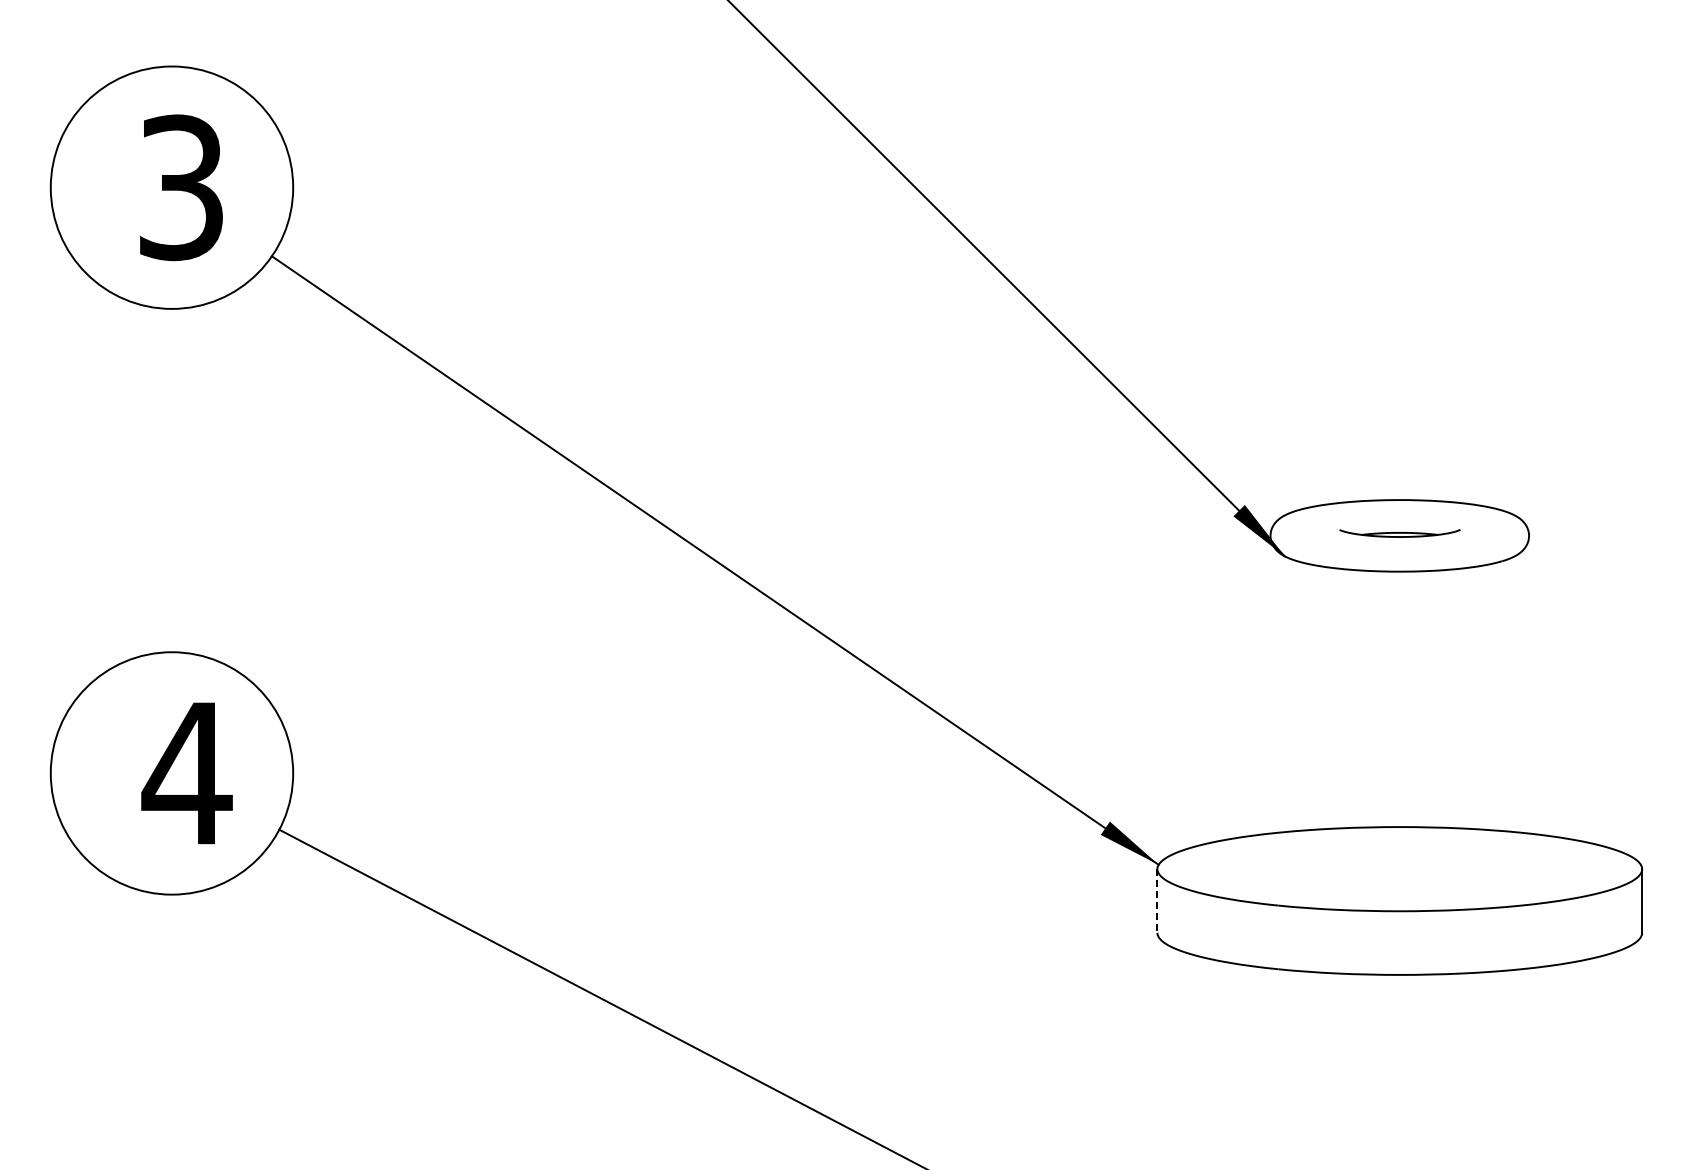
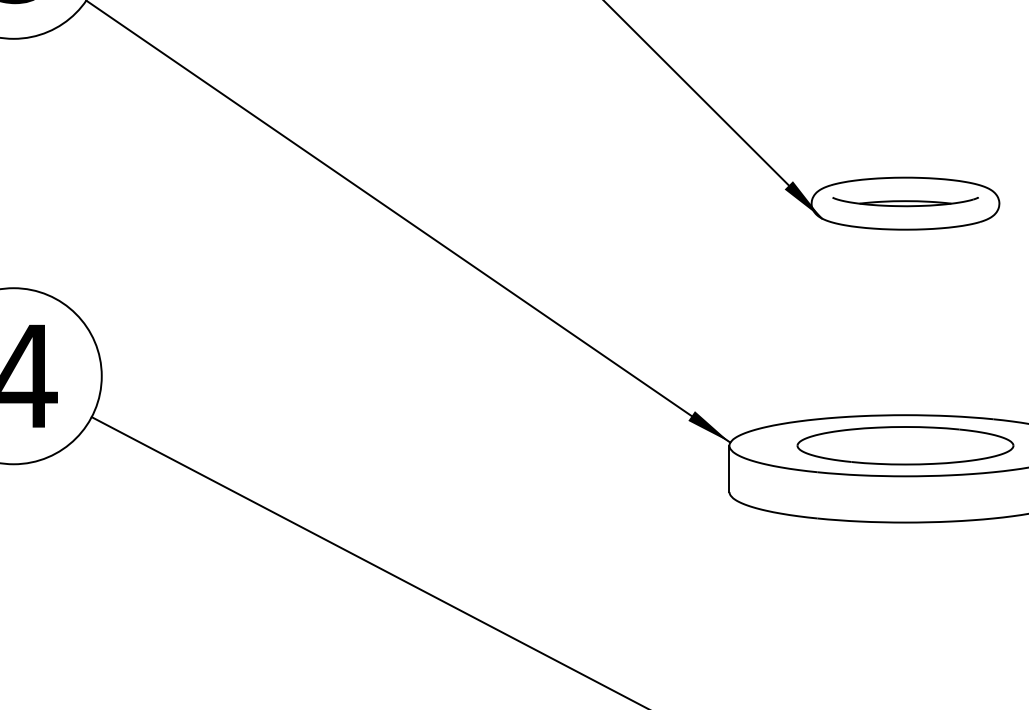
part: (1399, 533) -> (905, 201), size x1.67
part: (1399, 868) -> (905, 445), added
line: (1157, 901) -> (729, 469), dashed -> solid

